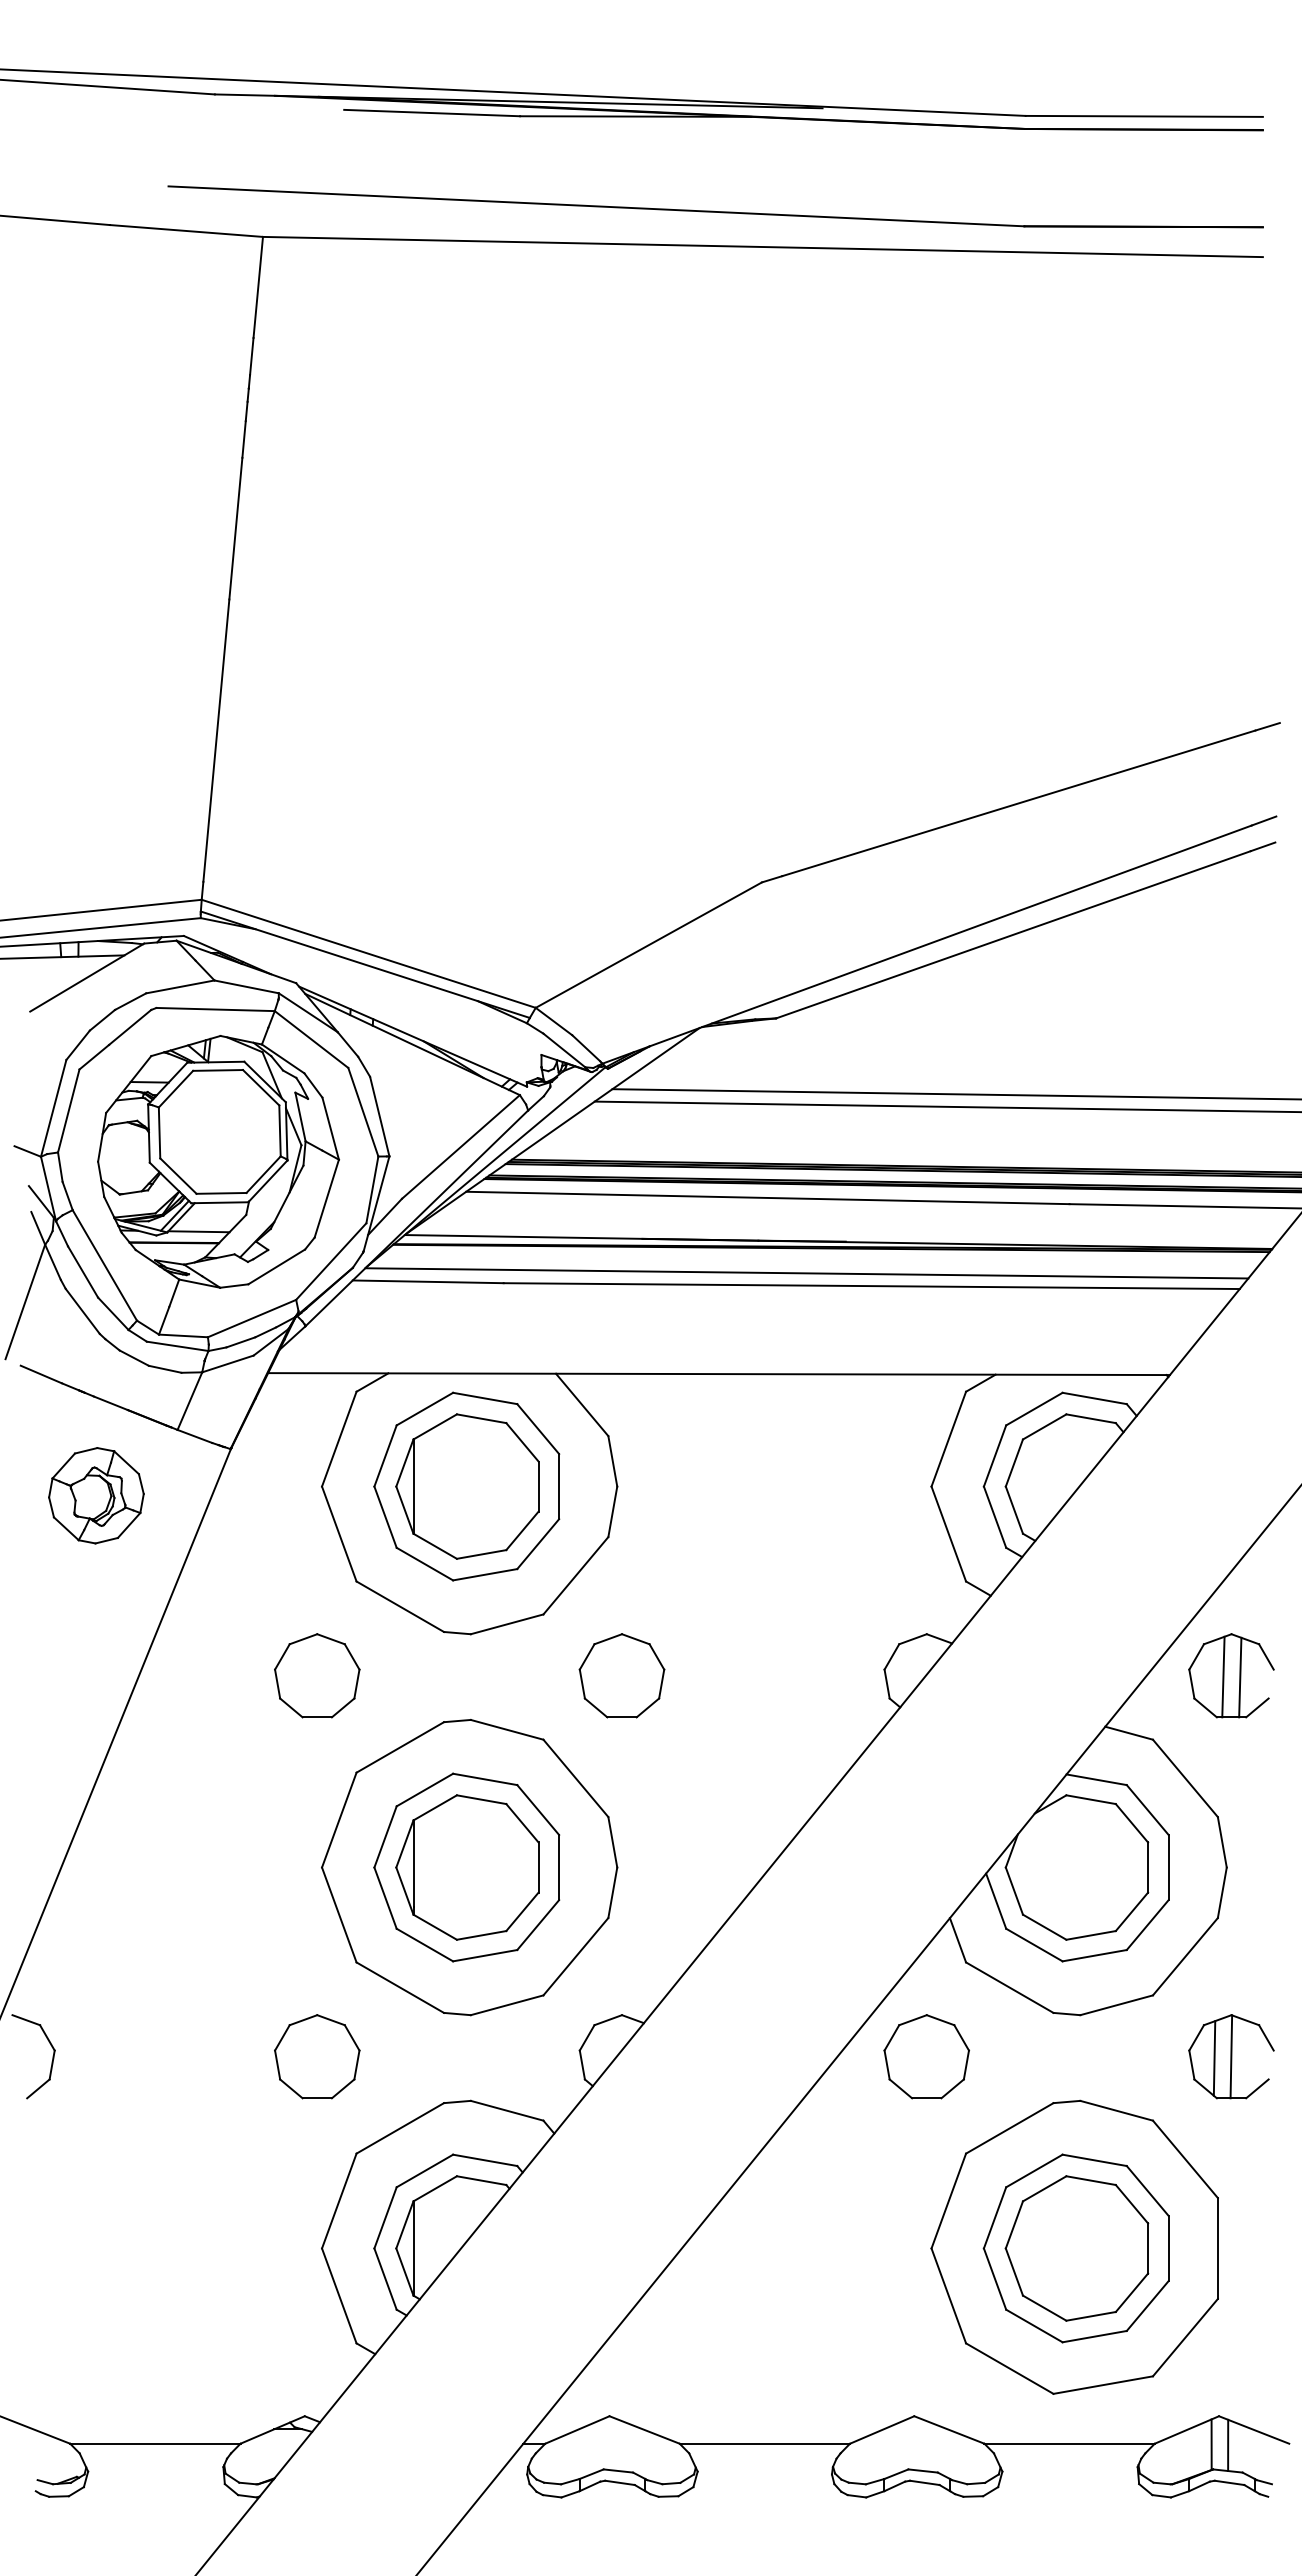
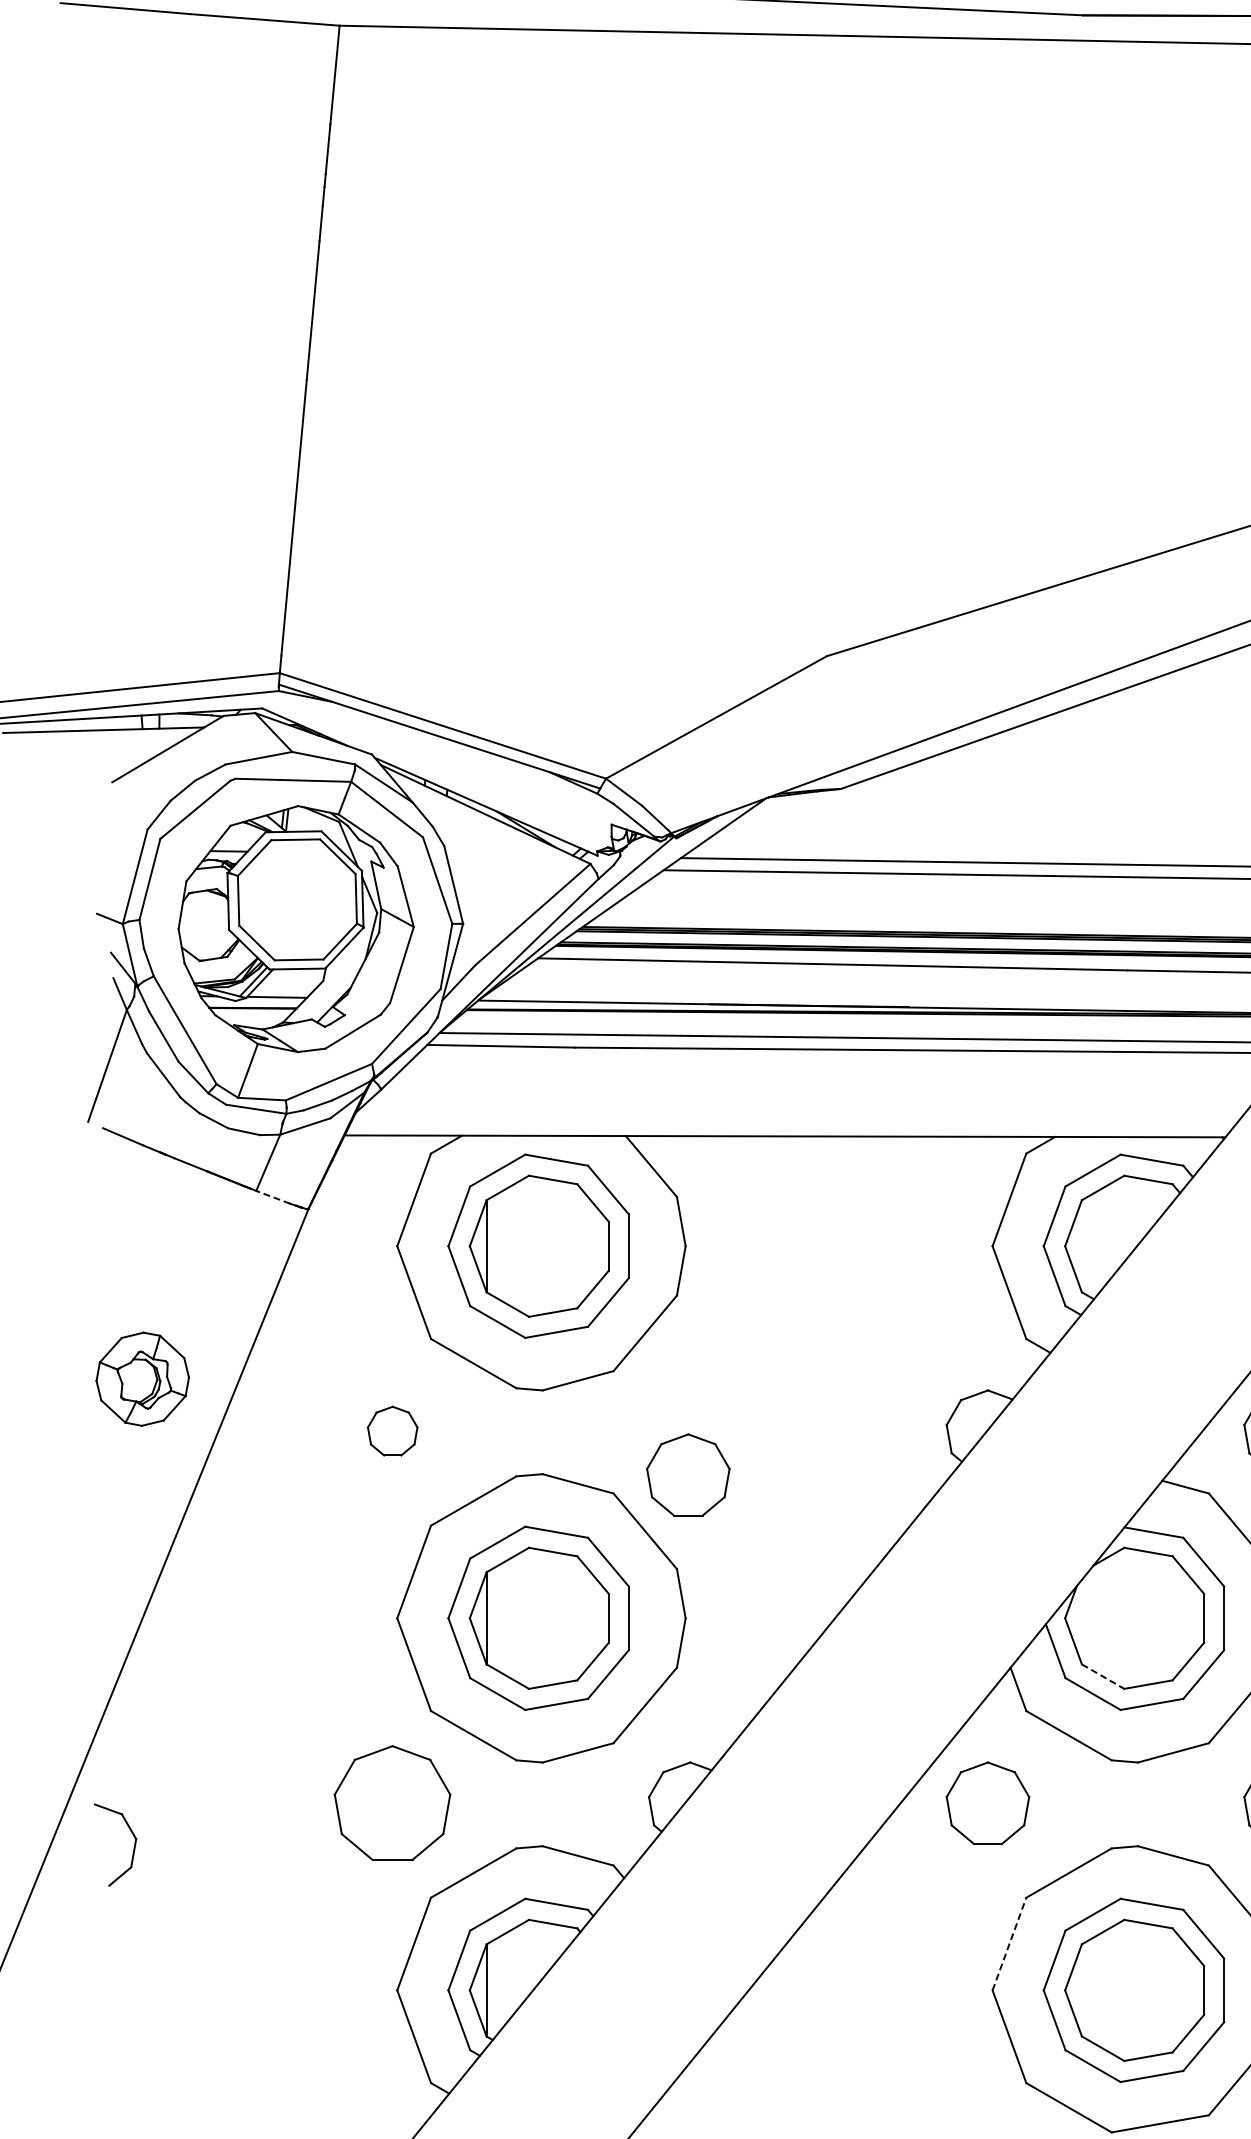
line: (194, 1436) -> (272, 1197), solid -> dashed
part: (96, 1495) -> (142, 1379), moved
part: (317, 1675) -> (392, 1430), size x0.6
part: (621, 1675) -> (687, 1474), moved
line: (1045, 1927) -> (1103, 1676), solid -> dashed
part: (317, 2056) -> (392, 1802), size x1.4
part: (51, 2061) -> (133, 1849), moved
line: (948, 2200) -> (1009, 1943), solid -> dashed

